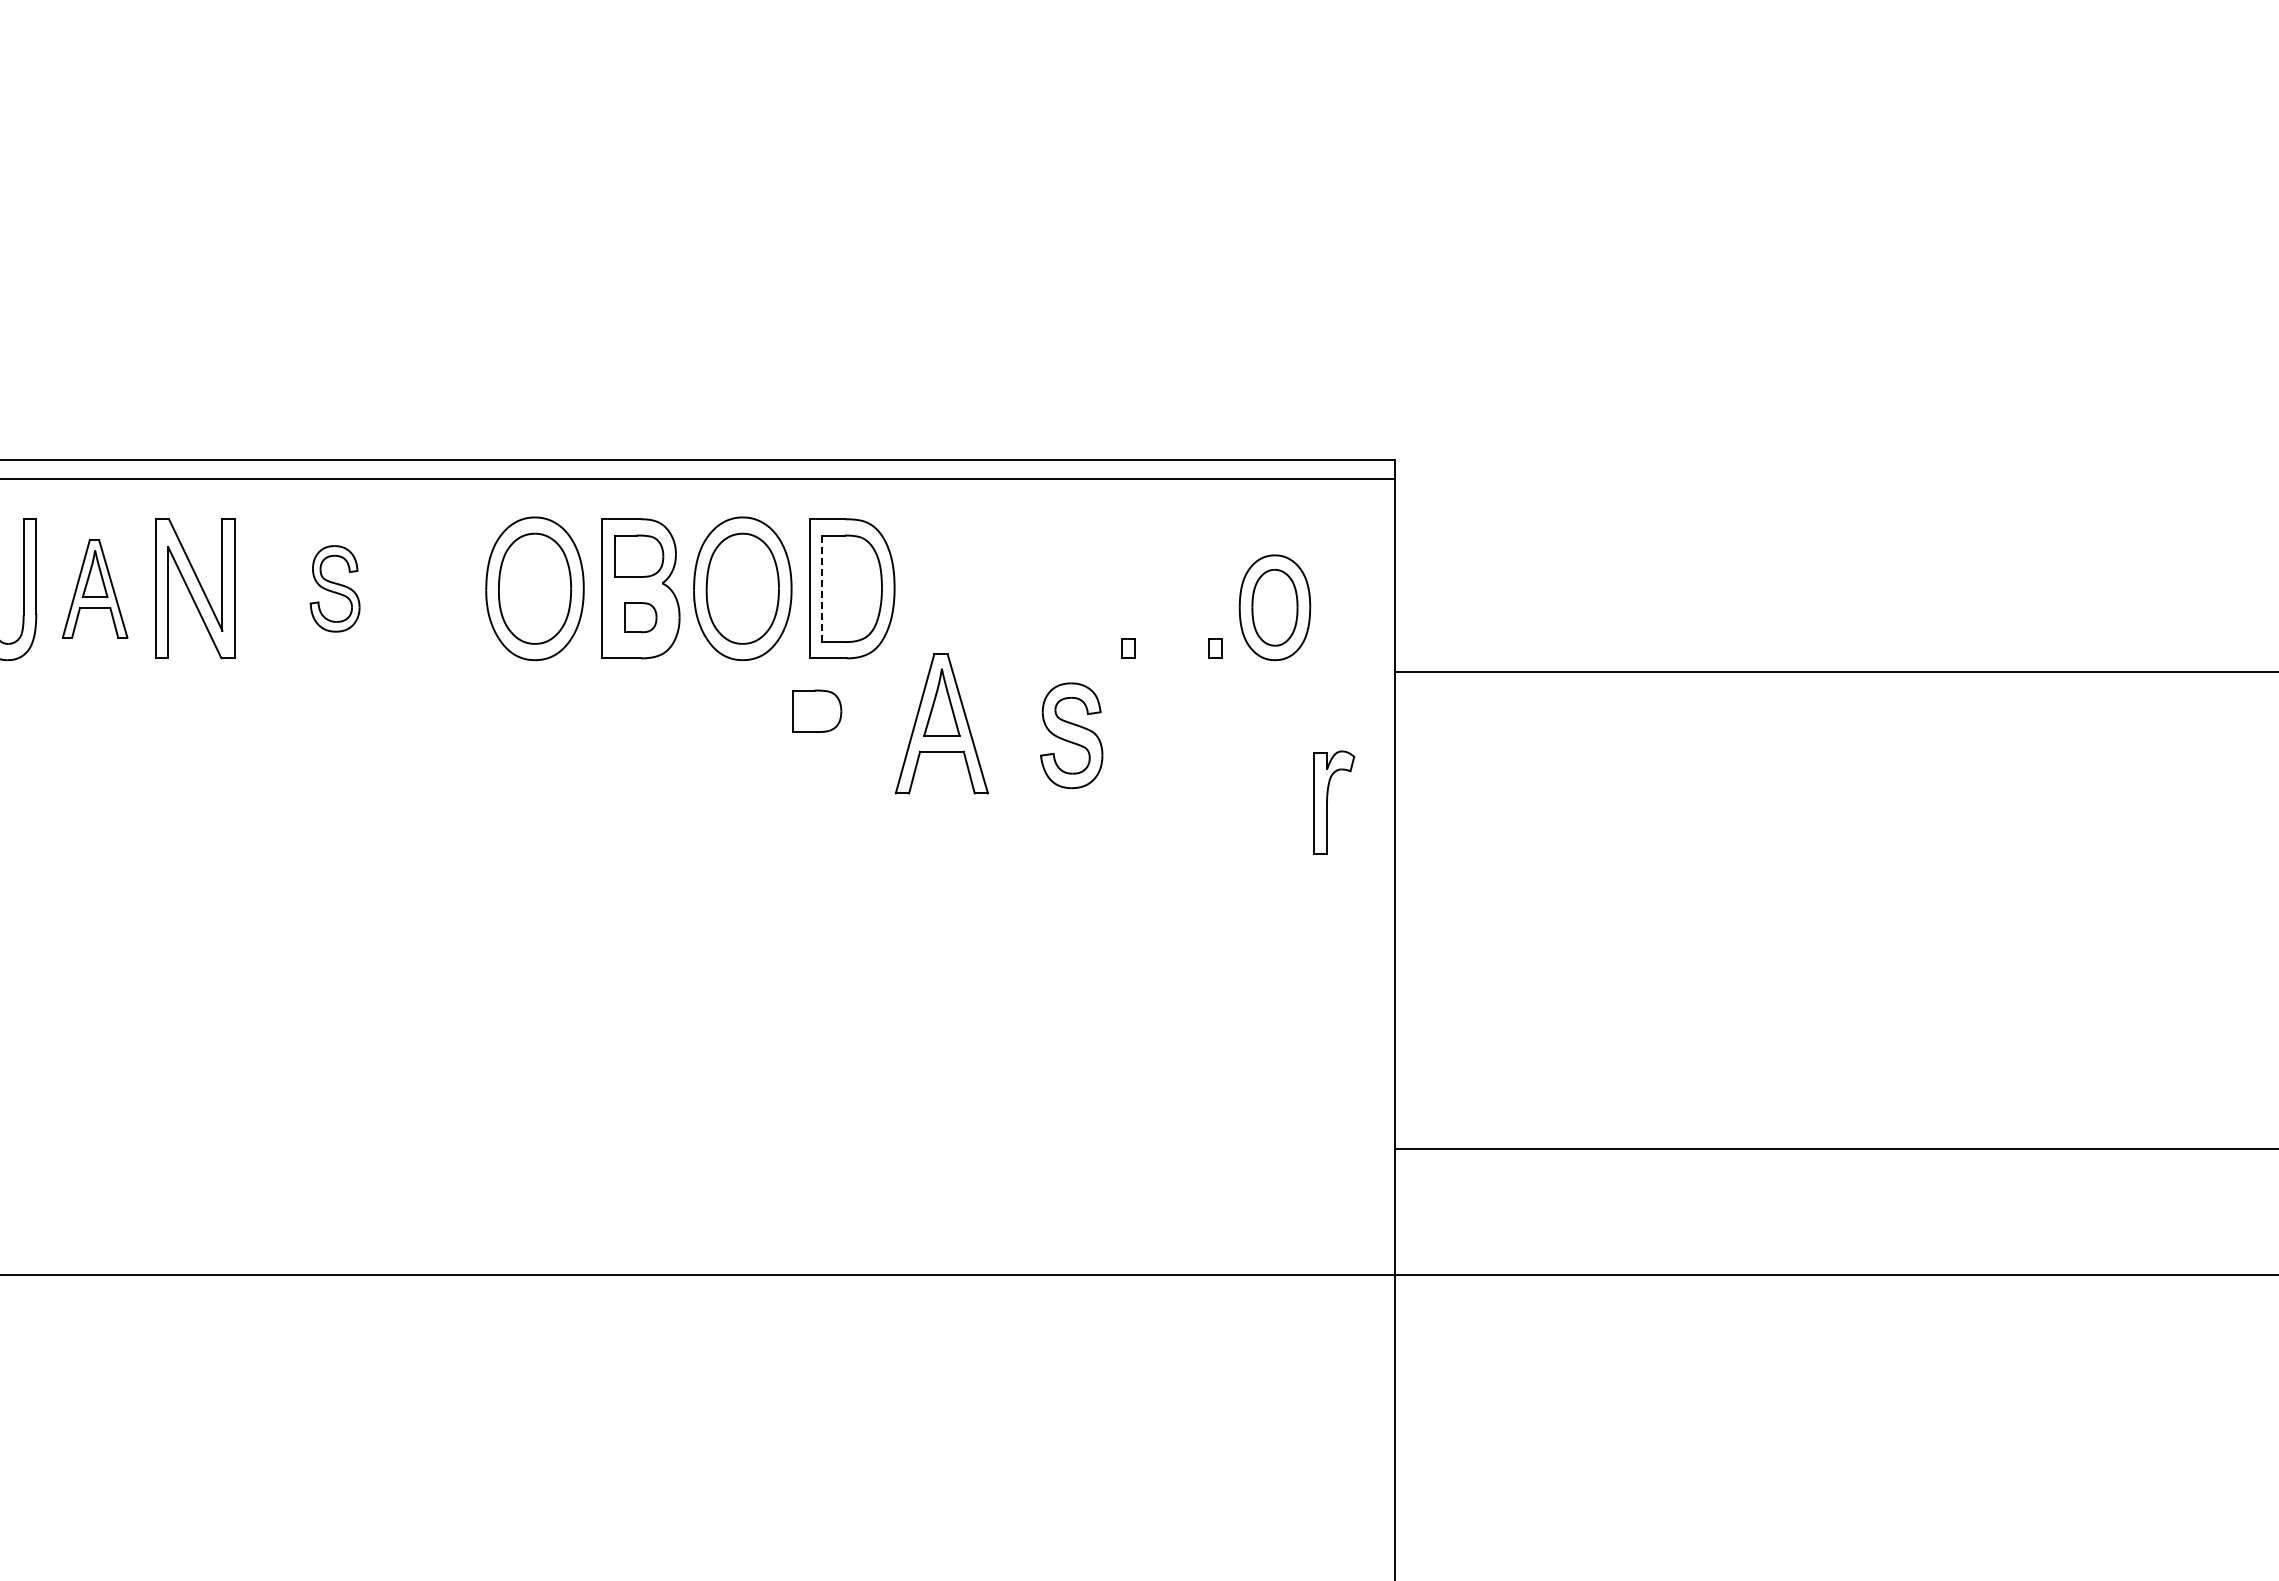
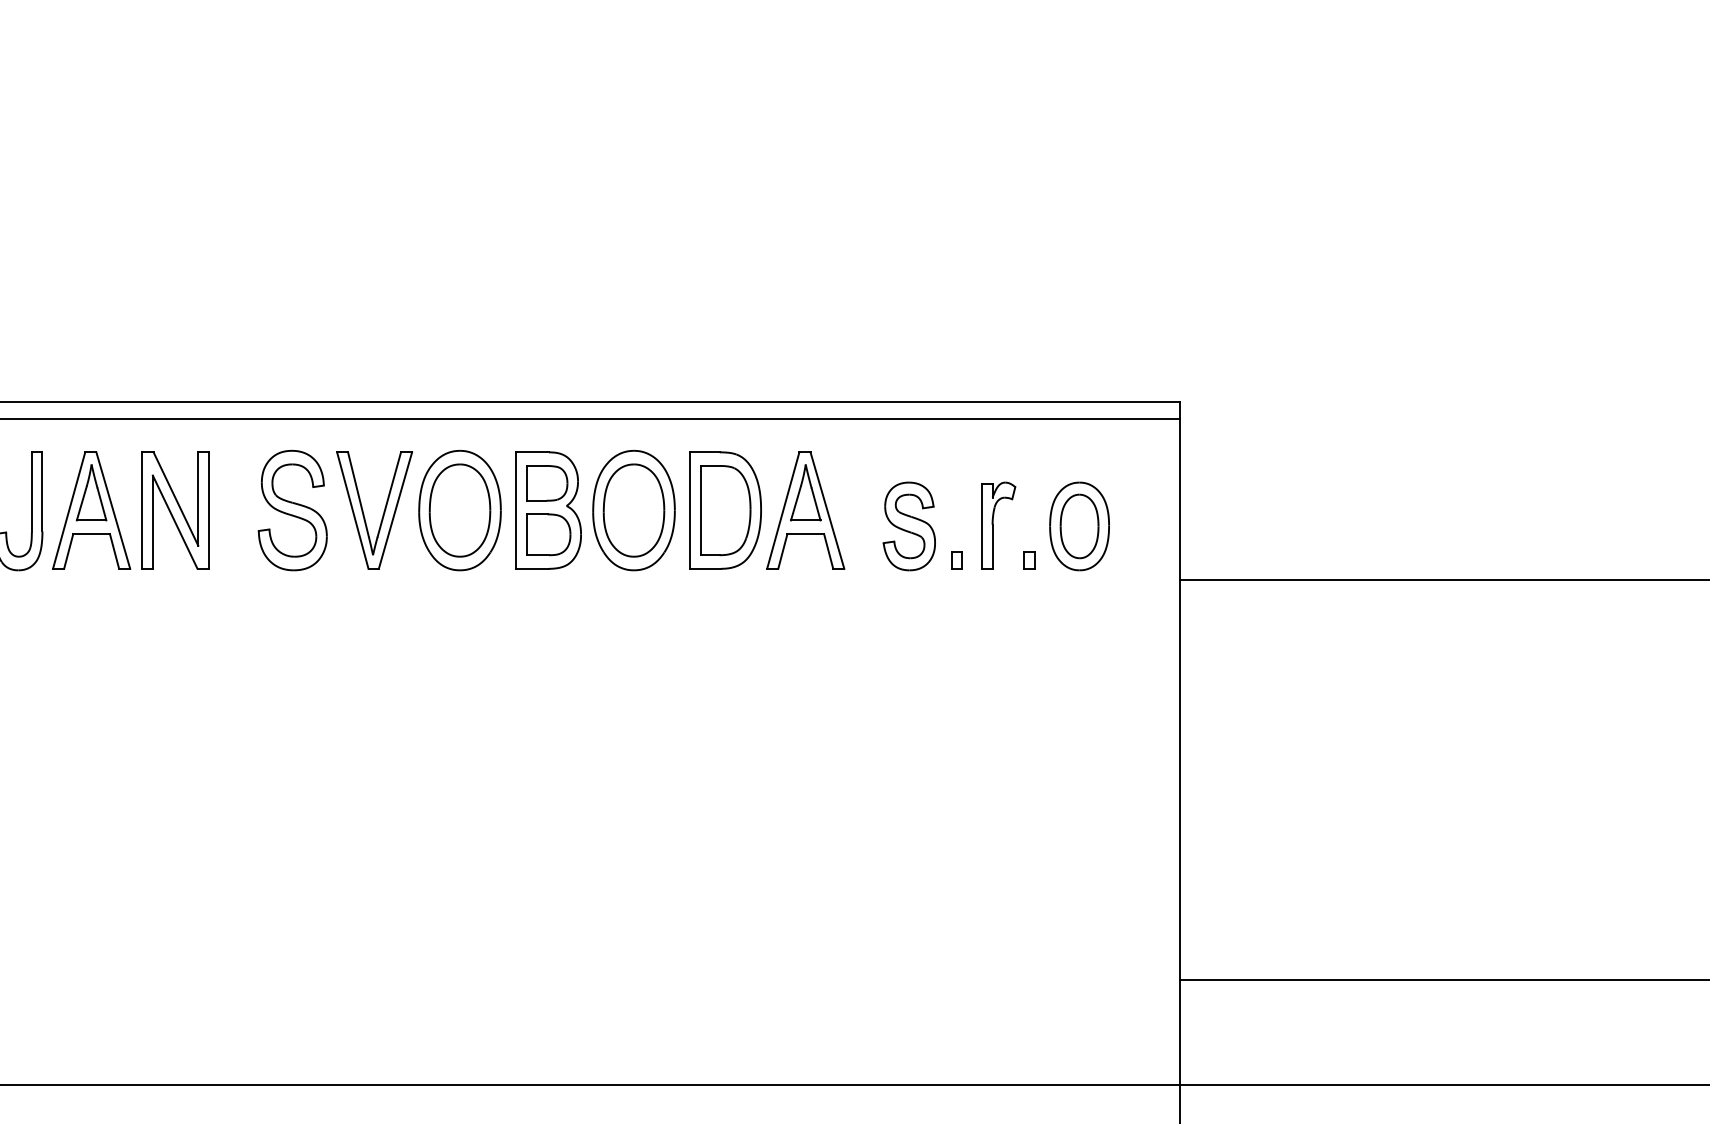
part: (95, 588) -> (92, 510), size x1.43
part: (334, 588) -> (292, 510), size x1.67
line: (822, 589) -> (700, 511), dashed -> solid
part: (443, 590) -> (383, 511), added
part: (640, 617) -> (548, 534), size x1.67
part: (817, 710) -> (696, 612), removed
part: (941, 723) -> (805, 510), moved
part: (1071, 735) -> (909, 526), moved
part: (1327, 802) -> (992, 525), moved

